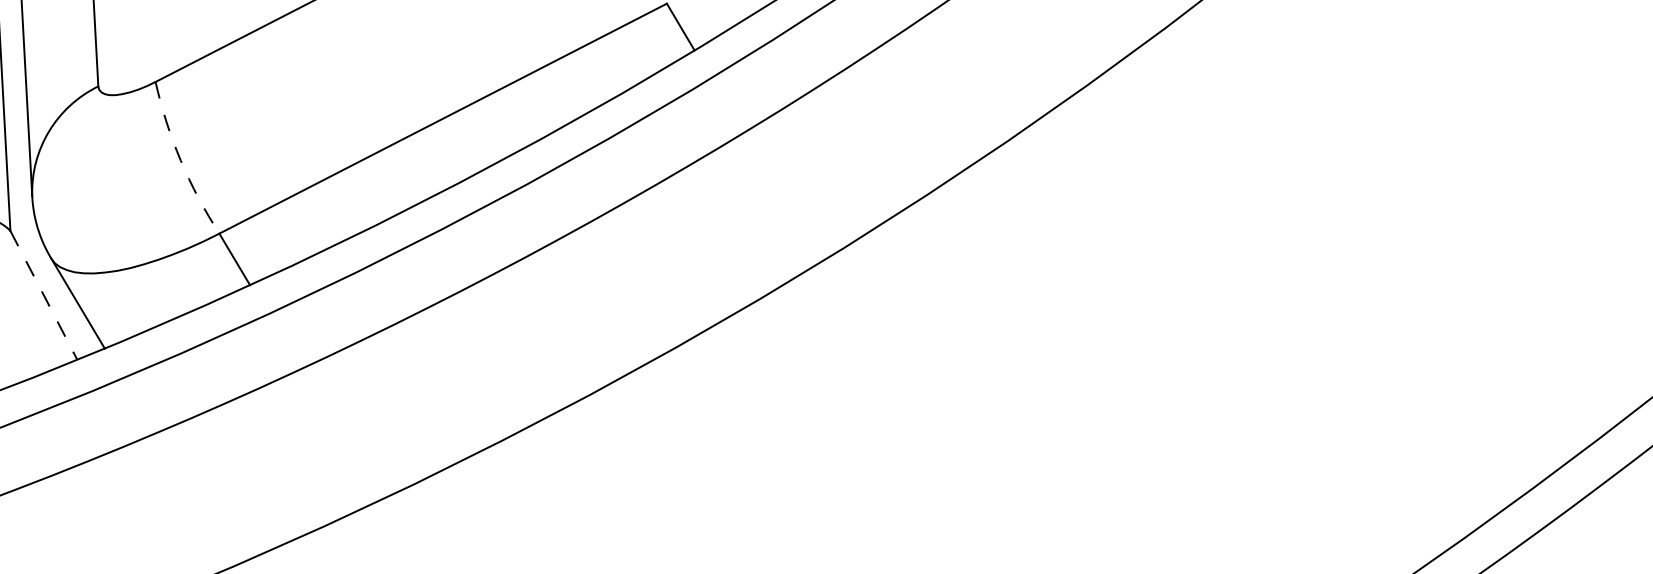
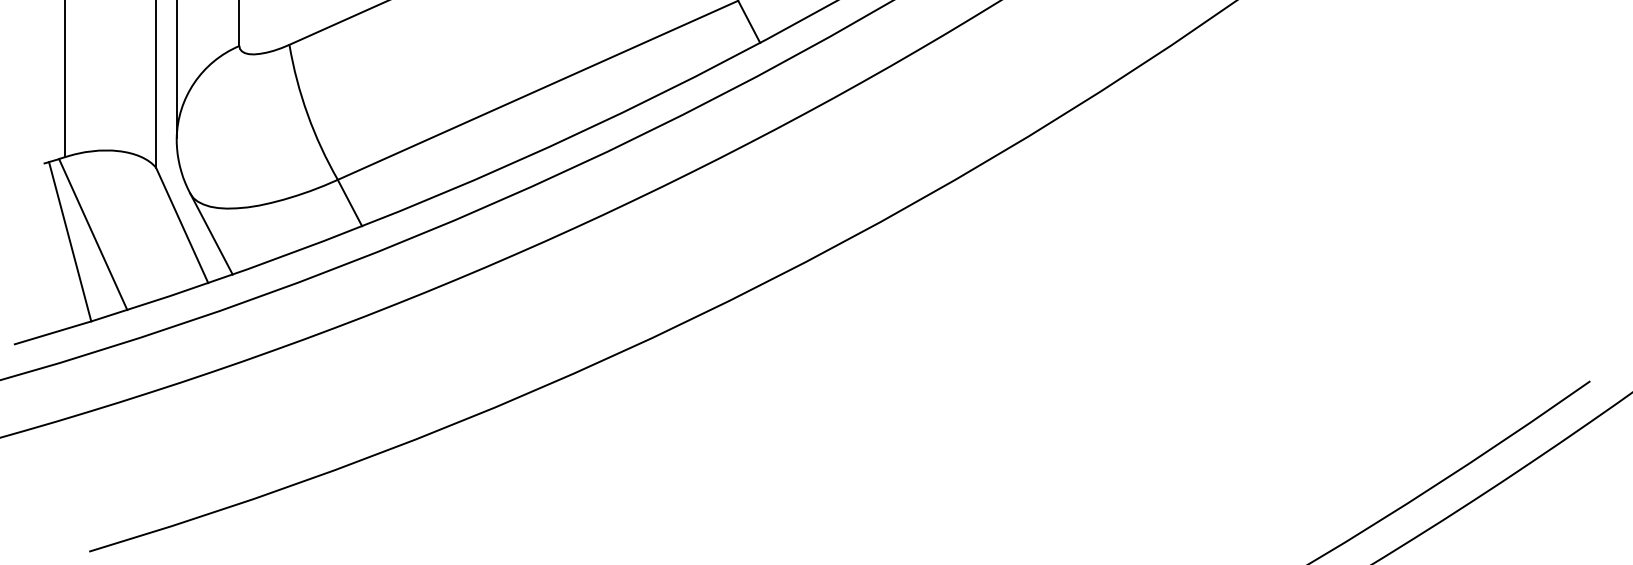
arc: (180, 160) -> (307, 114), dashed -> solid
line: (44, 295) -> (182, 225), dashed -> solid

